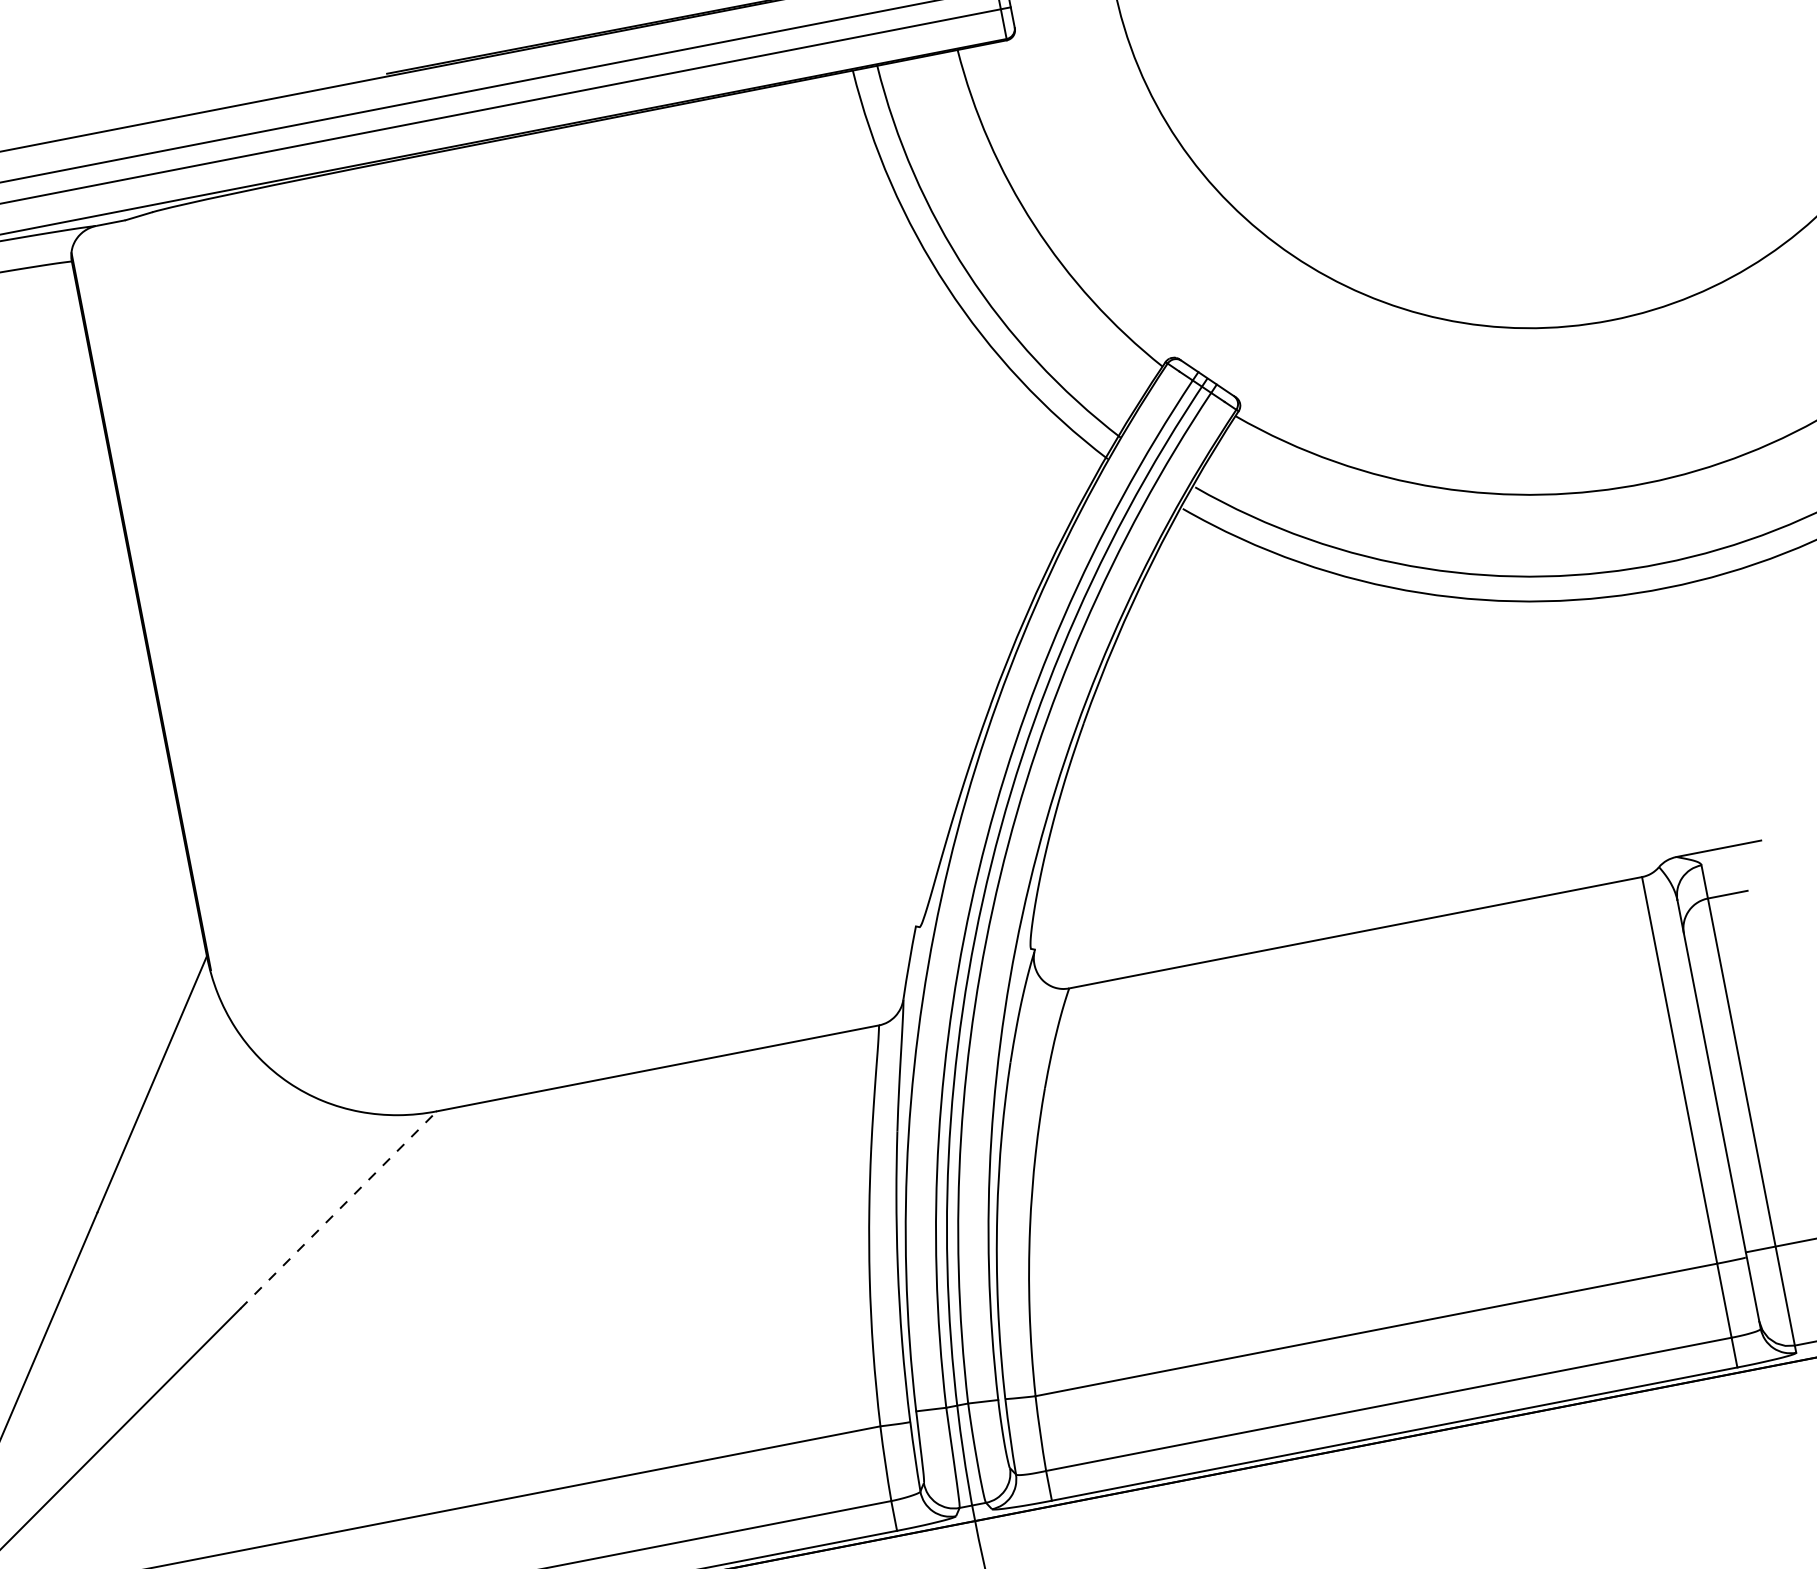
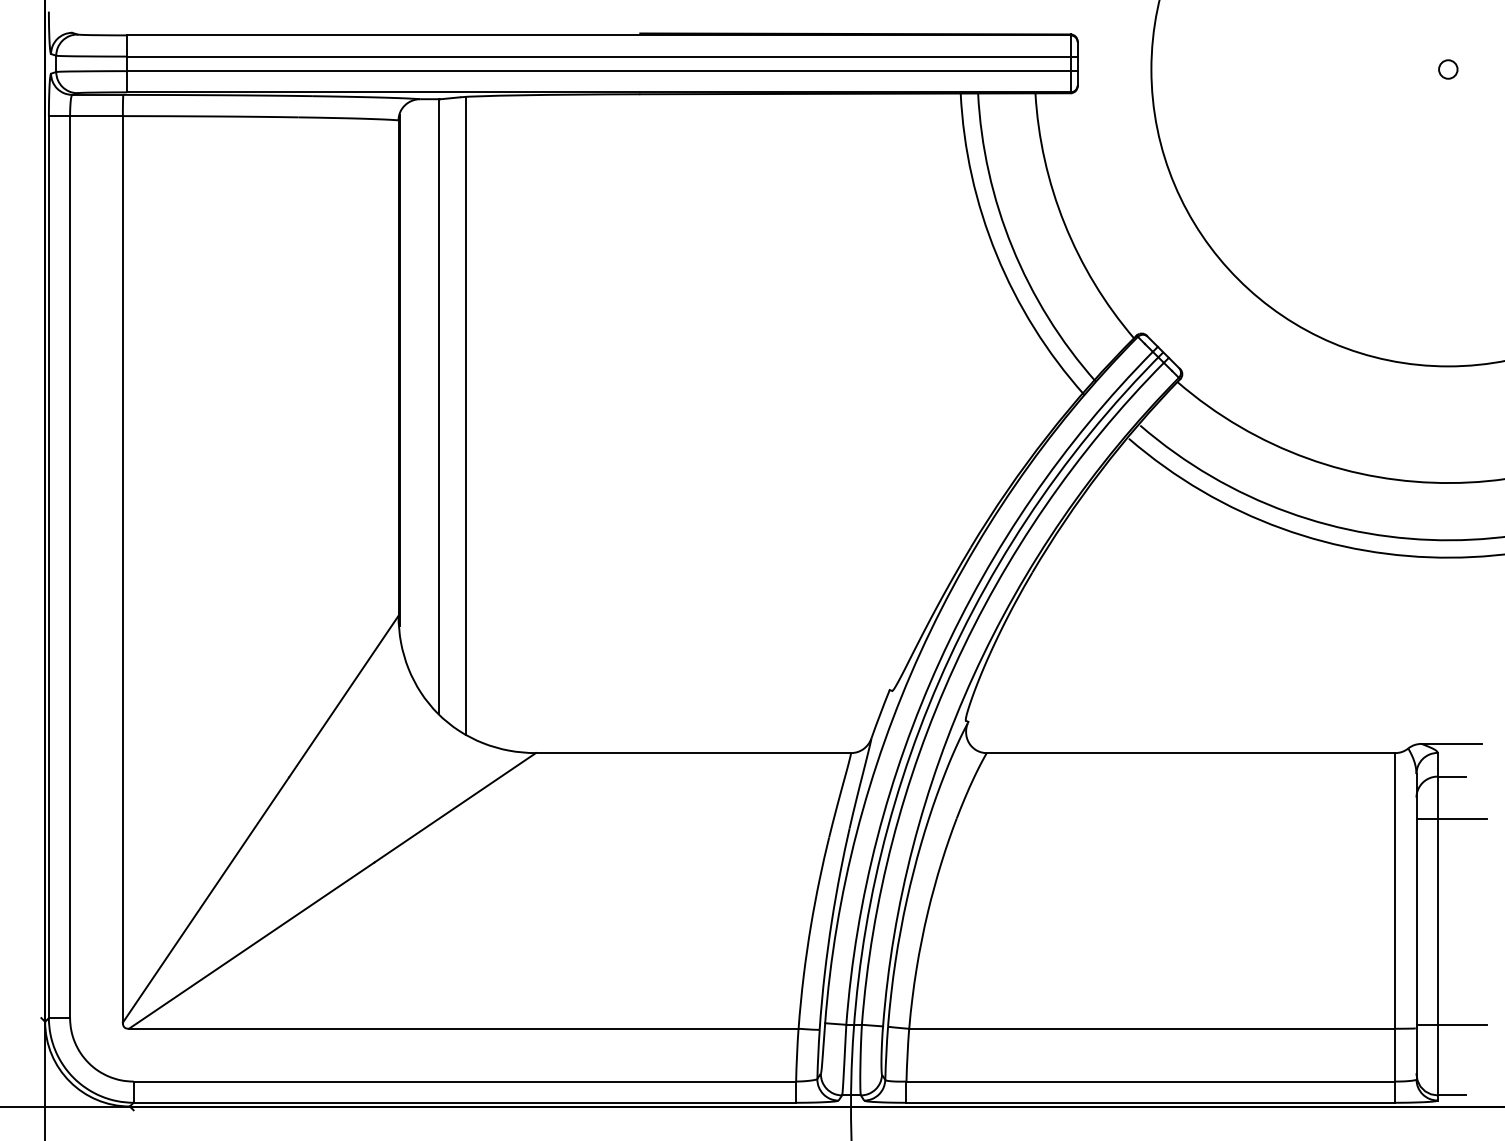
line: (205, 651) -> (438, 406), added
line: (247, 656) -> (466, 415), added
line: (1738, 953) -> (1451, 818), added
line: (338, 1209) -> (455, 807), dashed -> solid

